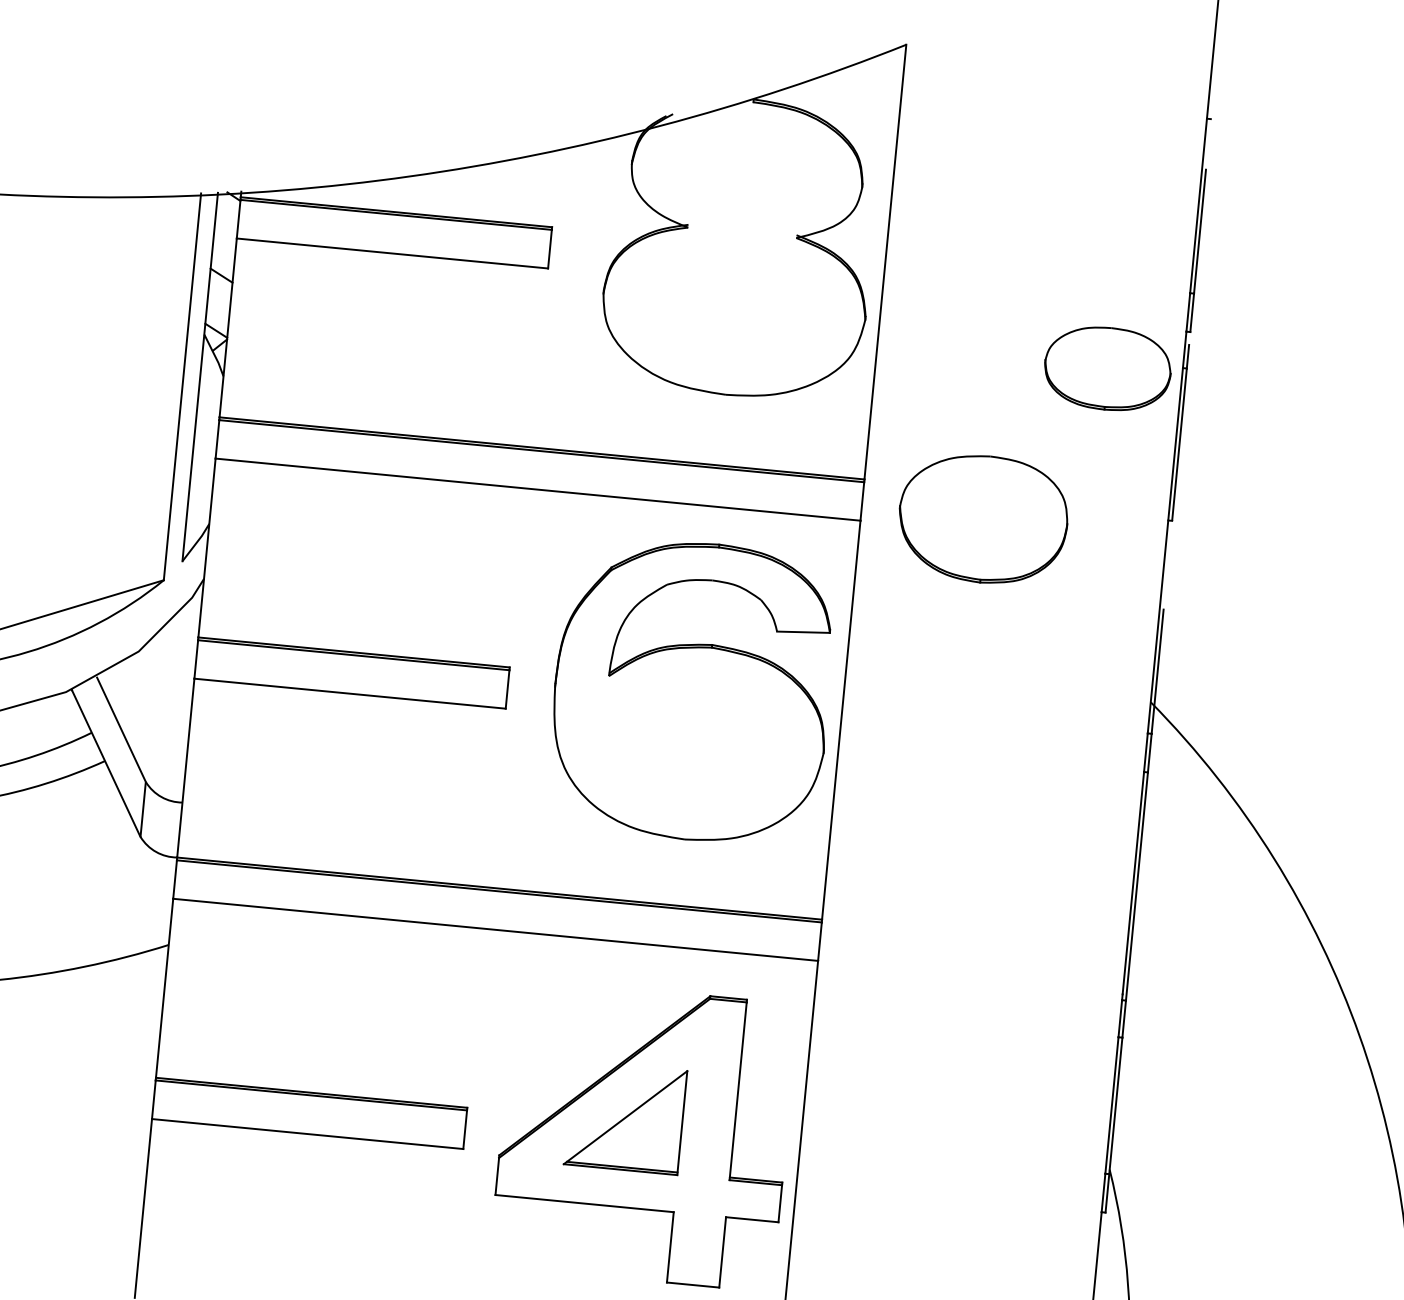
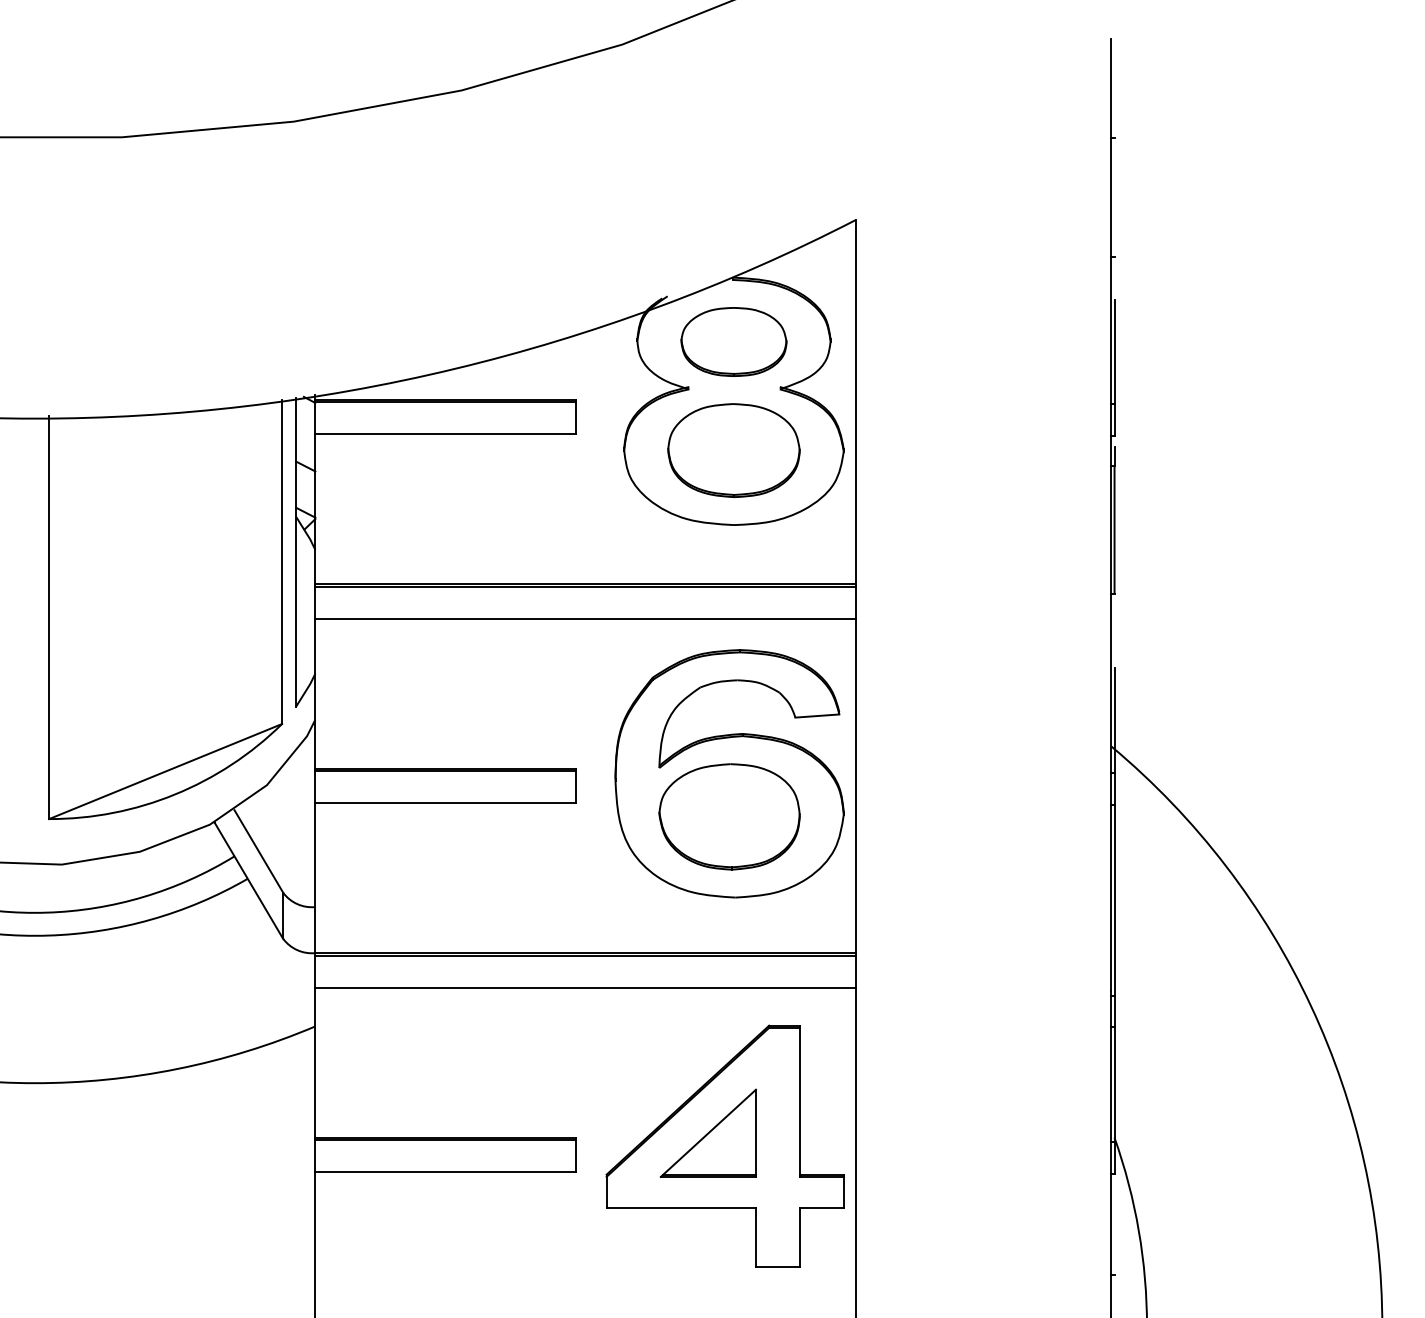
part: (733, 305) -> (733, 450), added
part: (1107, 368) -> (733, 341), moved
part: (983, 518) -> (729, 816), moved

